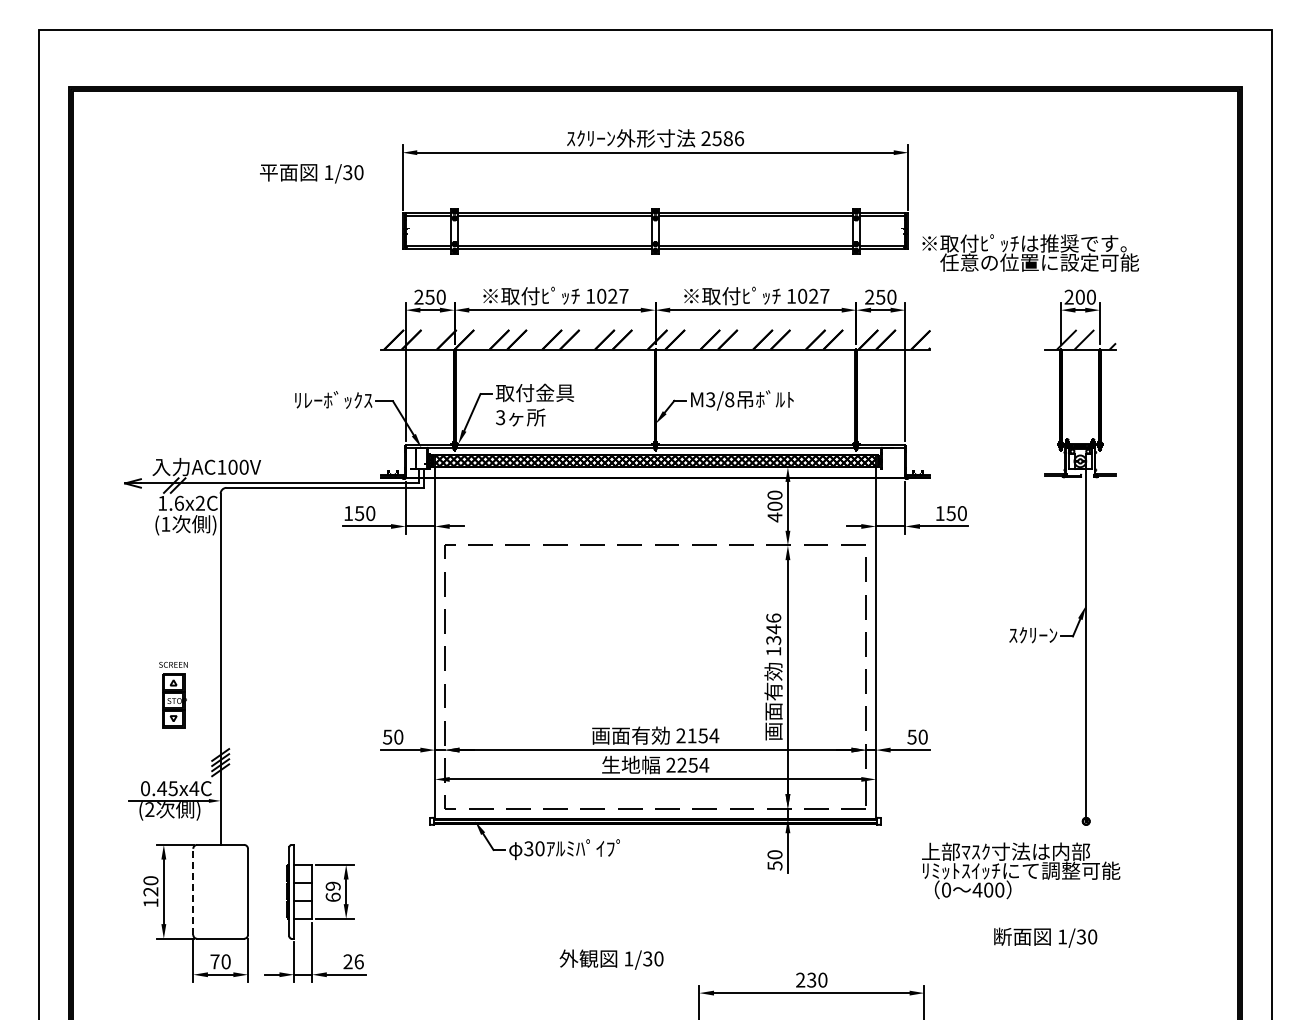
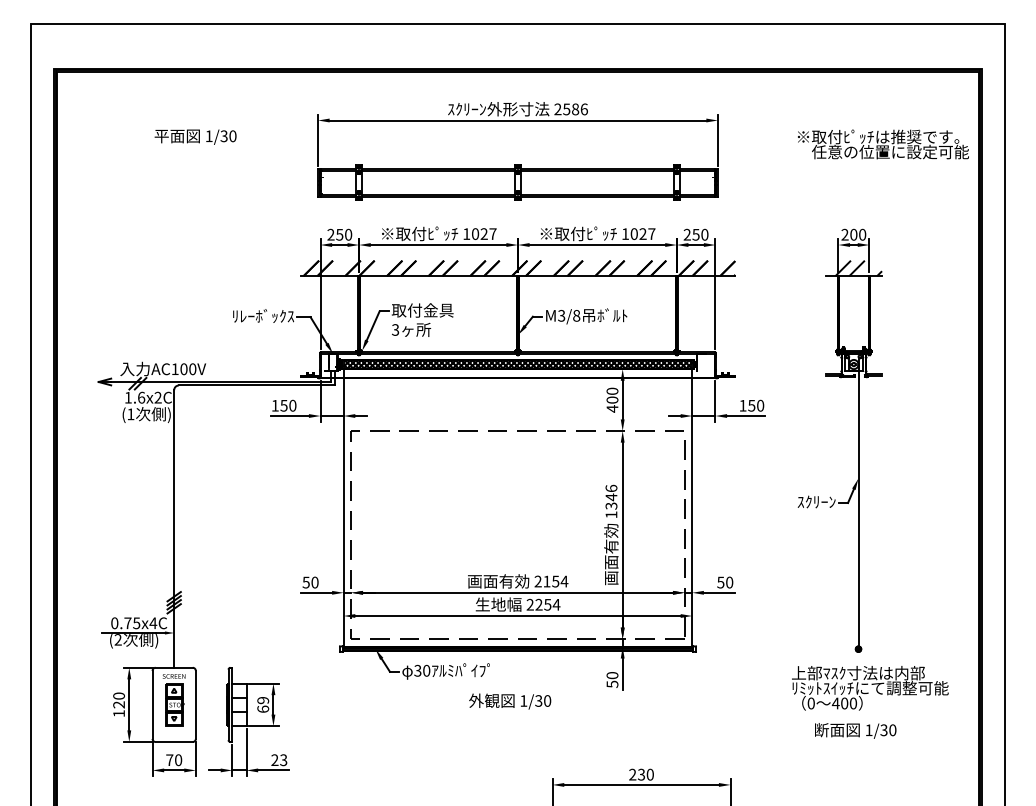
text: (311, 173) -> (195, 136), moved
text: (1030, 252) -> (883, 144), moved
part: (173, 695) -> (174, 700), moved
text: (162, 788) -> (128, 623), 0.45x4C -> 0.75x4C
text: (1021, 870) -> (870, 688), moved
line: (193, 891) -> (152, 704), dashed -> solid
text: (1045, 937) -> (855, 730), moved
text: (611, 959) -> (510, 701), moved
text: (358, 961) -> (283, 759), 26 -> 23

